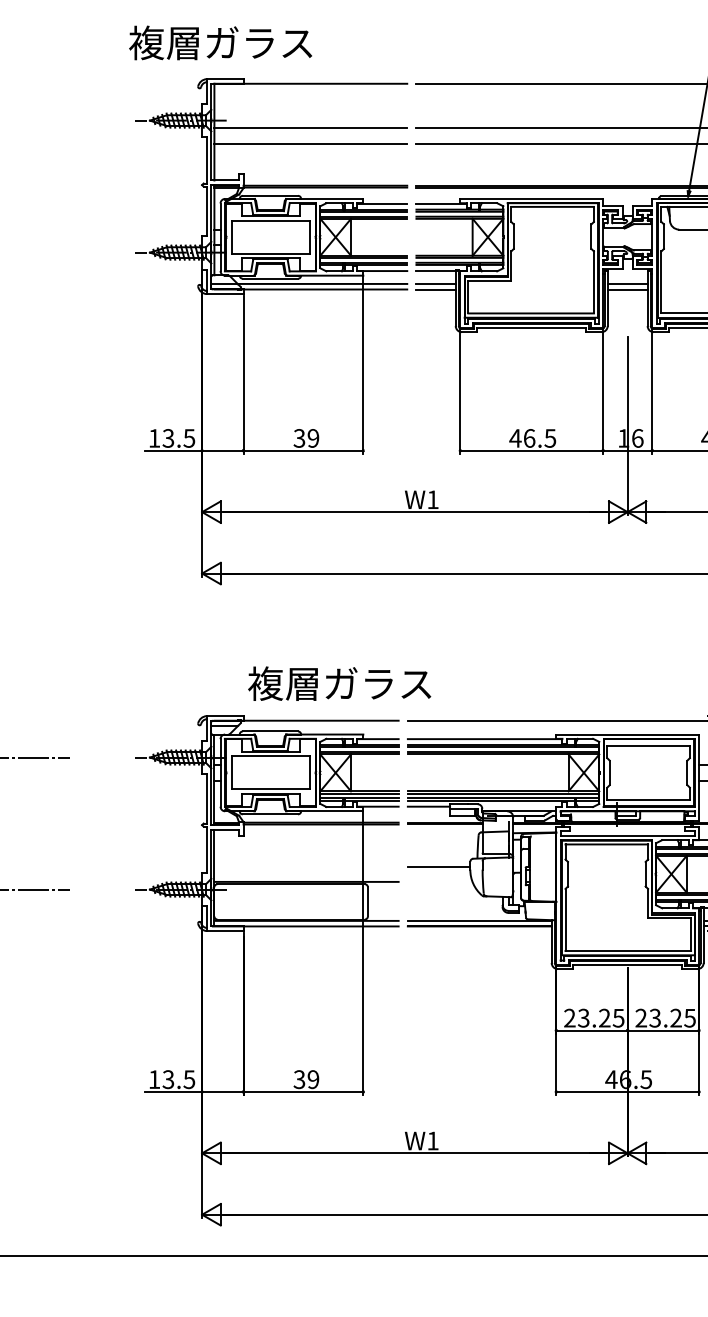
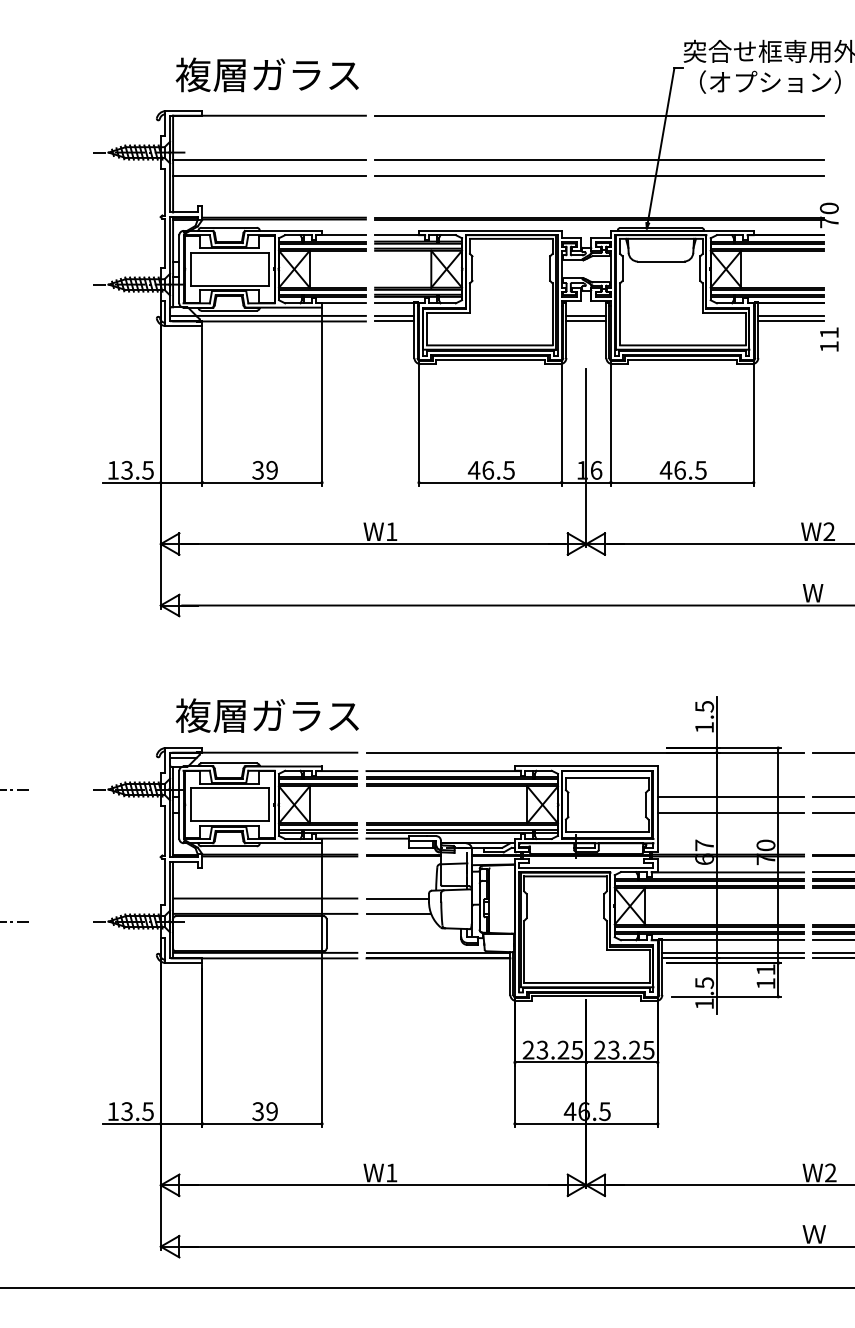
text: (219, 42) -> (266, 74), moved
text: (338, 683) -> (266, 715), moved
line: (306, 866) -> (265, 898), added
line: (439, 881) -> (398, 913), added

